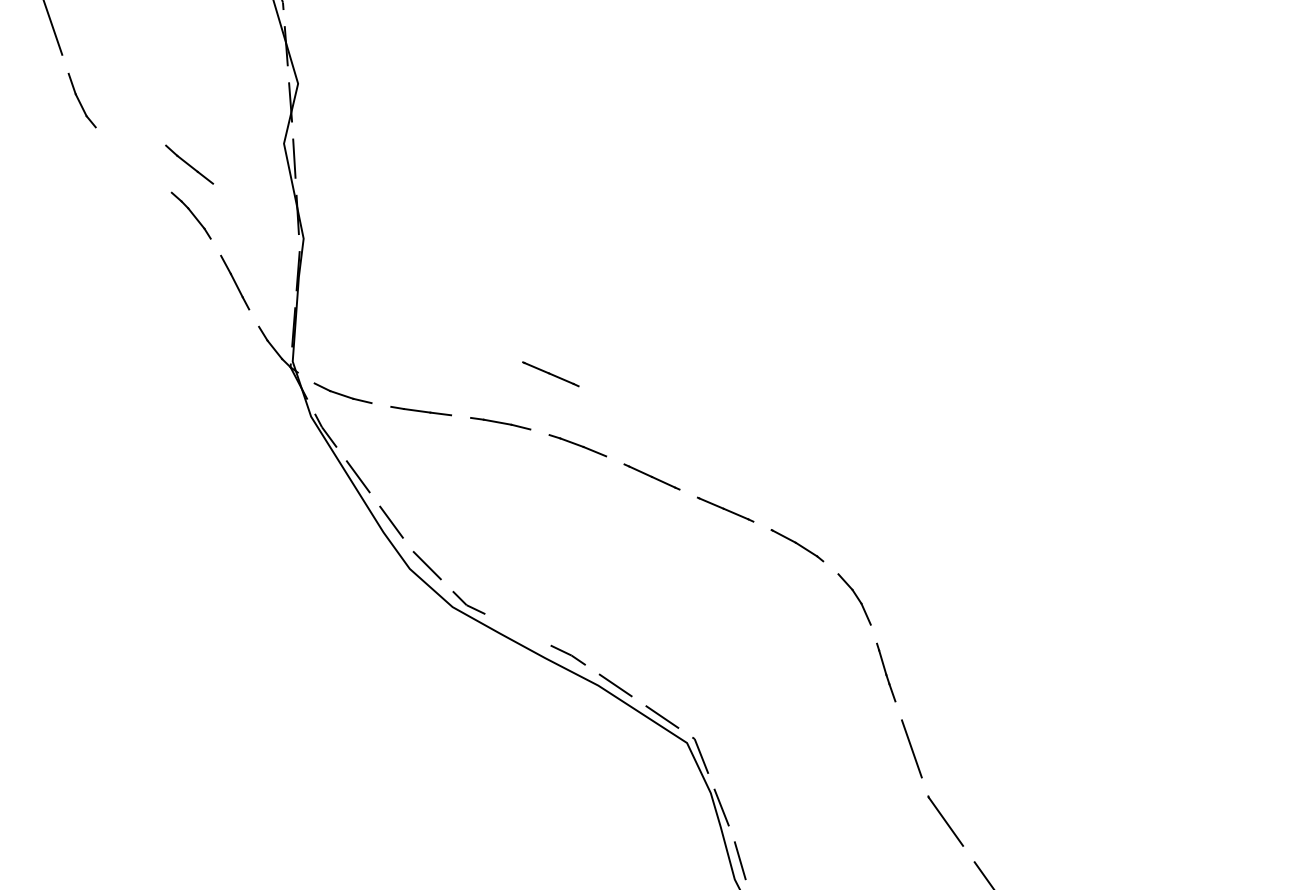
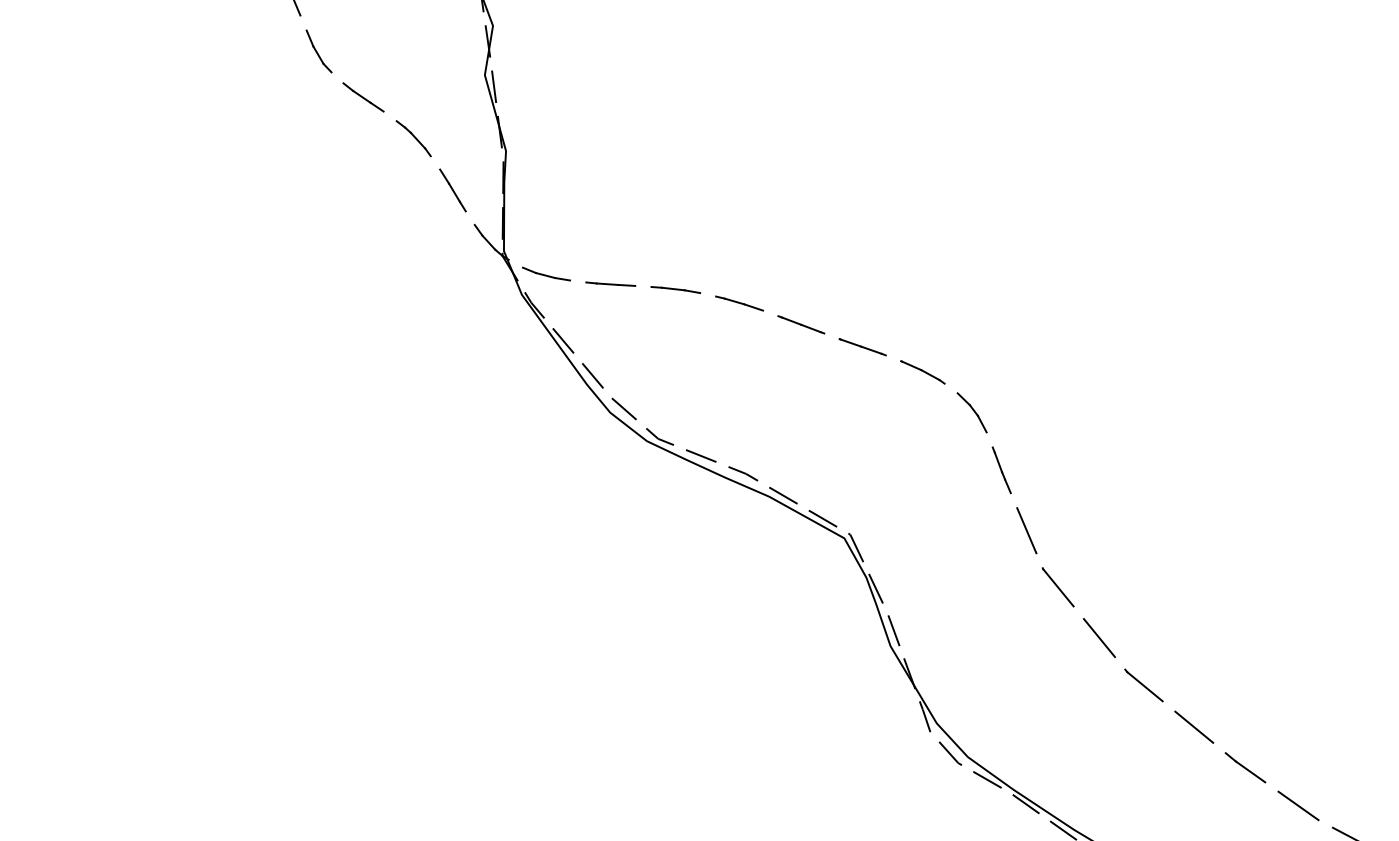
line: (189, 164) -> (363, 97), moved
line: (550, 374) -> (713, 247), removed
line: (518, 629) -> (701, 455), added

